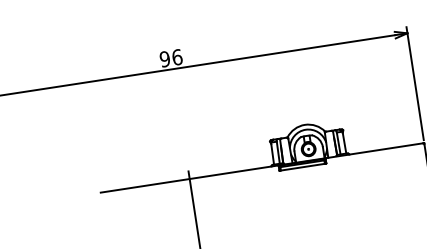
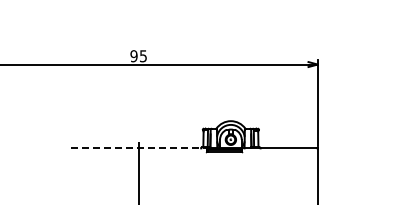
text: (177, 57) -> (143, 56), 96 -> 95
line: (189, 179) -> (138, 148), solid -> dashed

